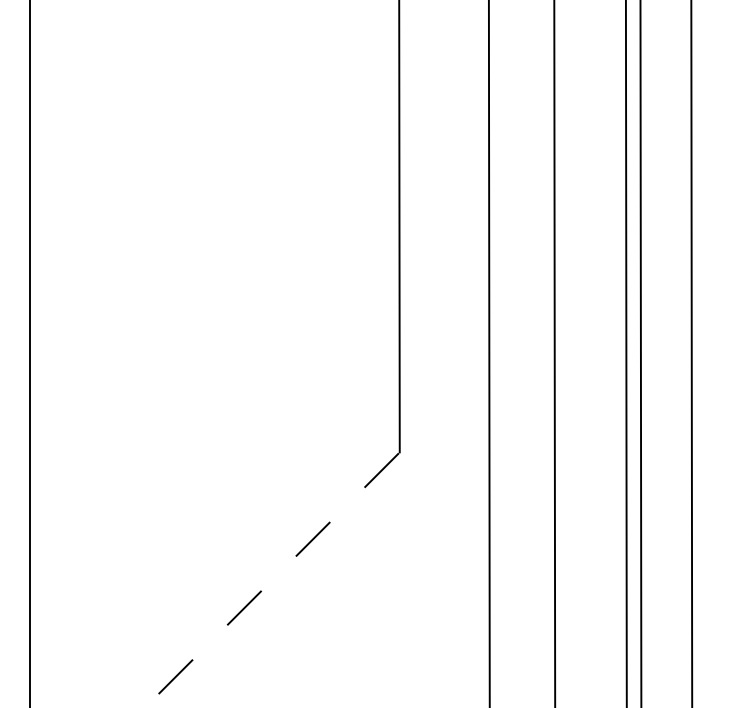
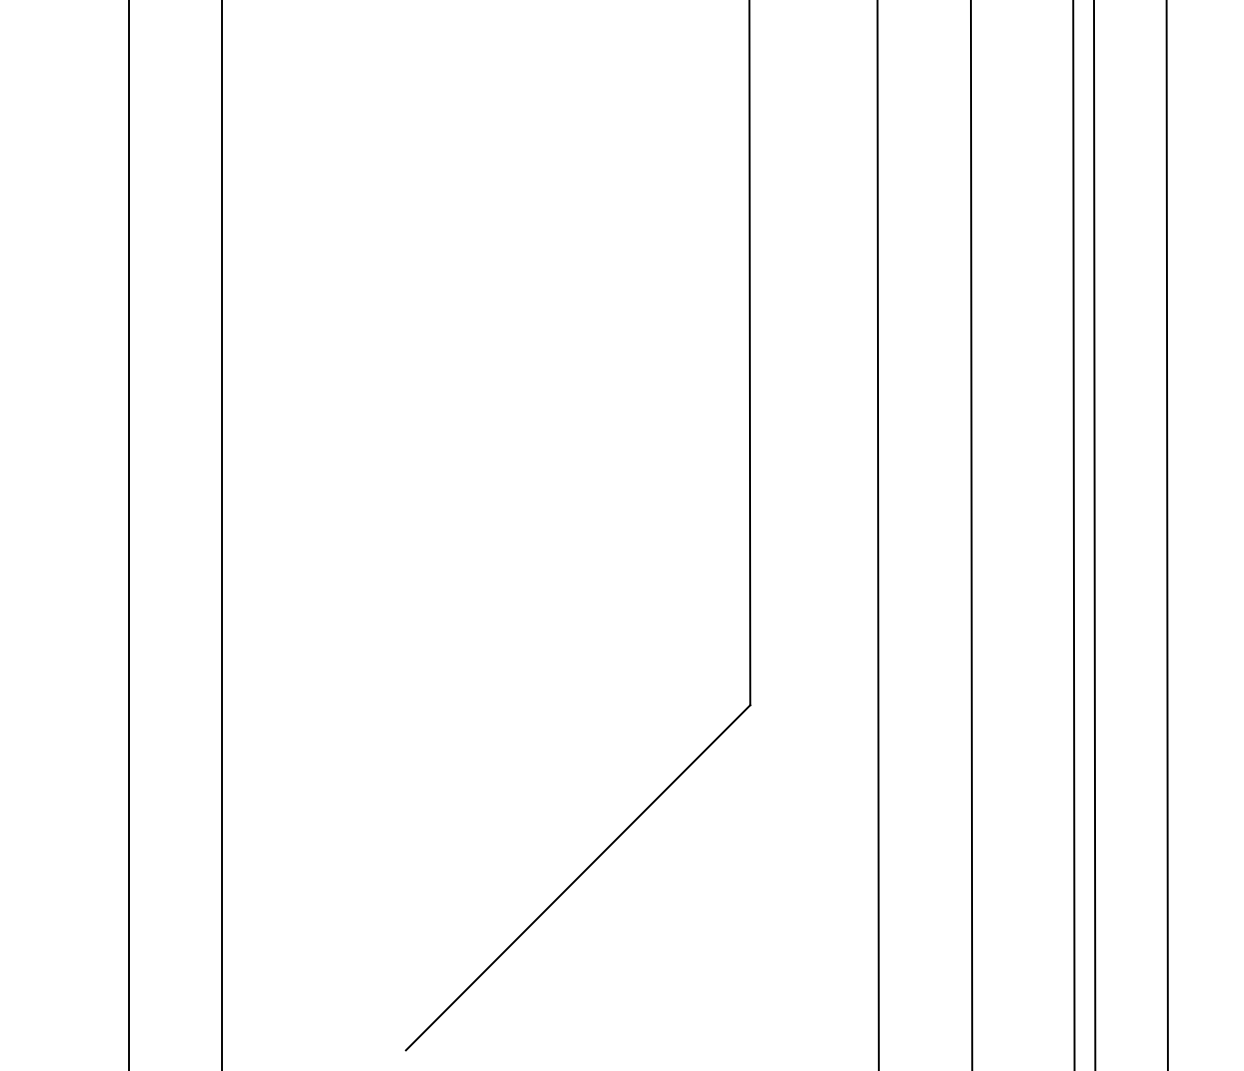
line: (279, 573) -> (578, 877), dashed -> solid

